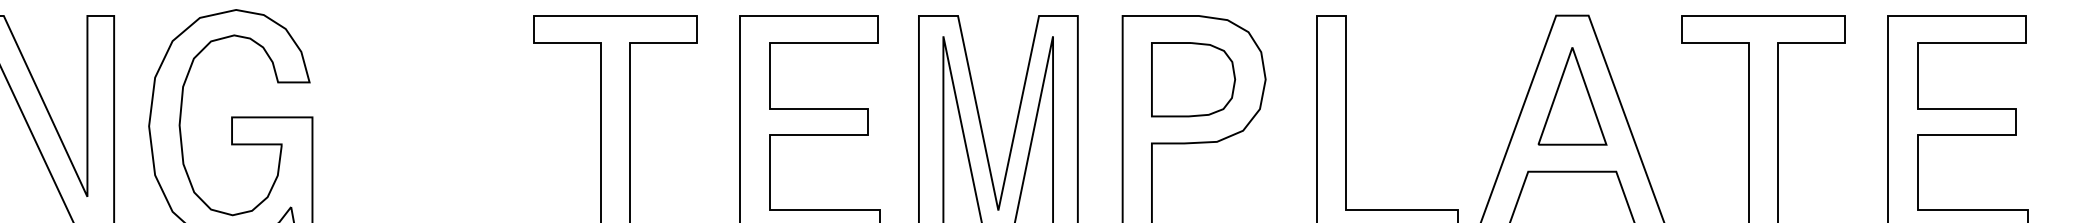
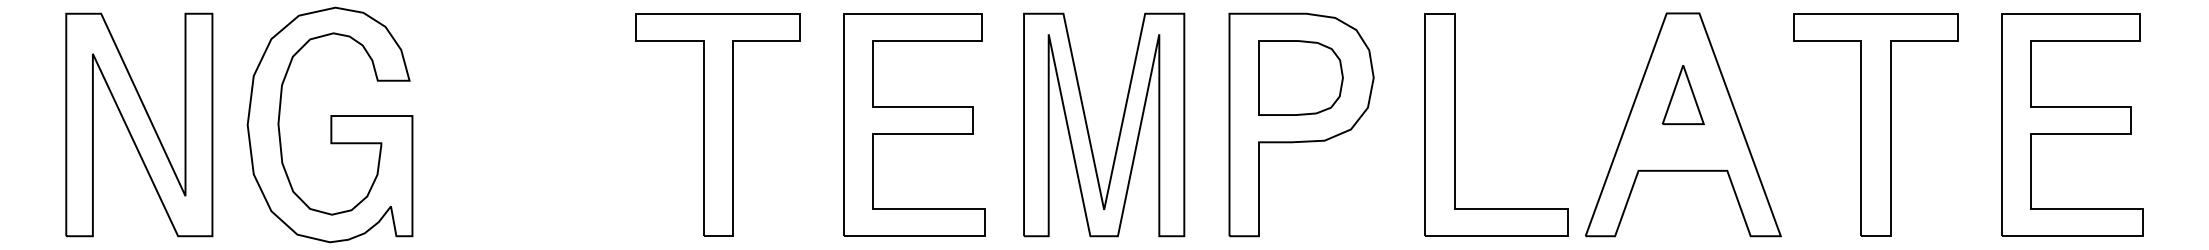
part: (1572, 96) -> (1683, 94), size x0.6

